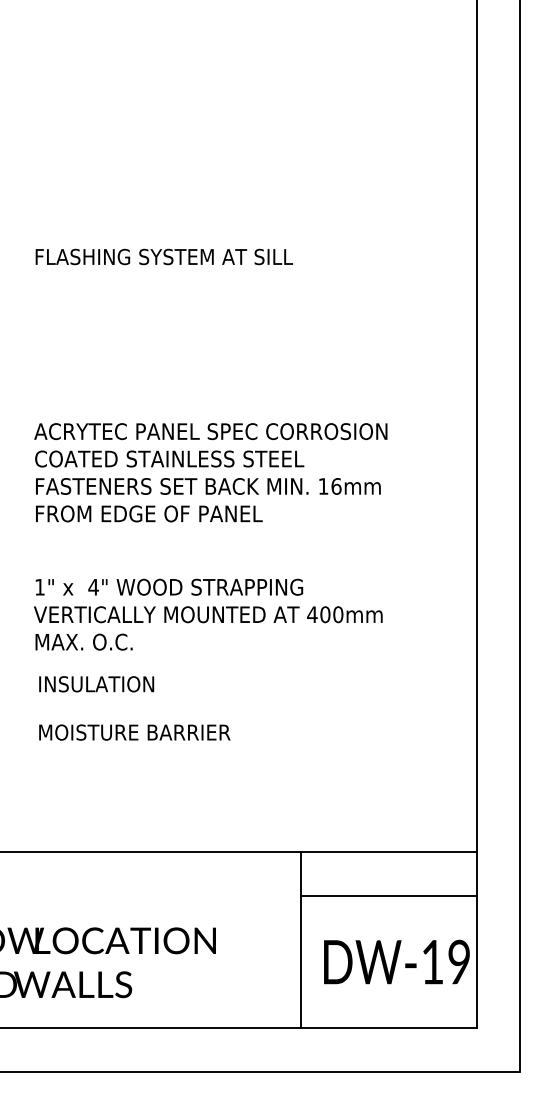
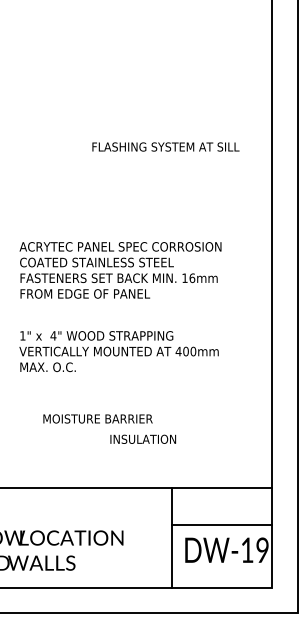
text: (163, 256) -> (165, 146), moved
text: (95, 682) -> (142, 438), moved
text: (133, 731) -> (97, 418), moved
line: (389, 896) -> (222, 524), moved

